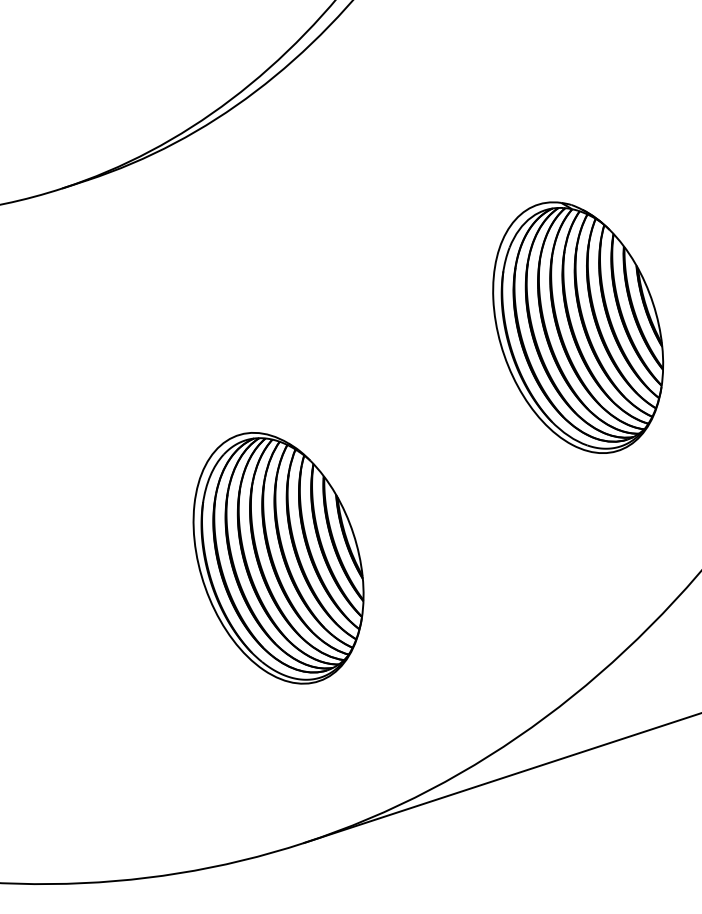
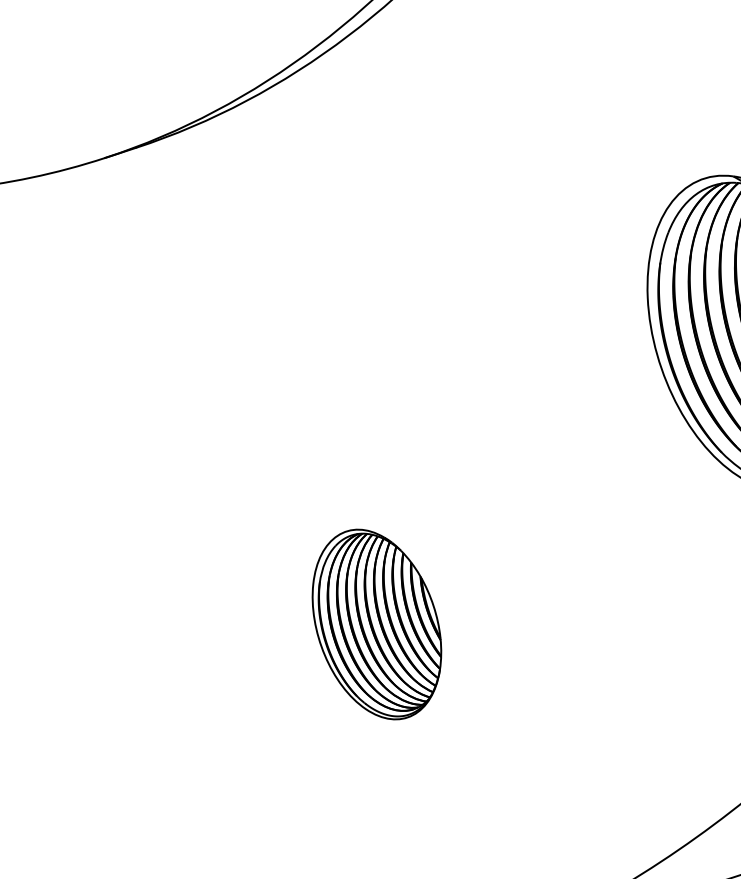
part: (278, 558) -> (376, 624), size x0.6

